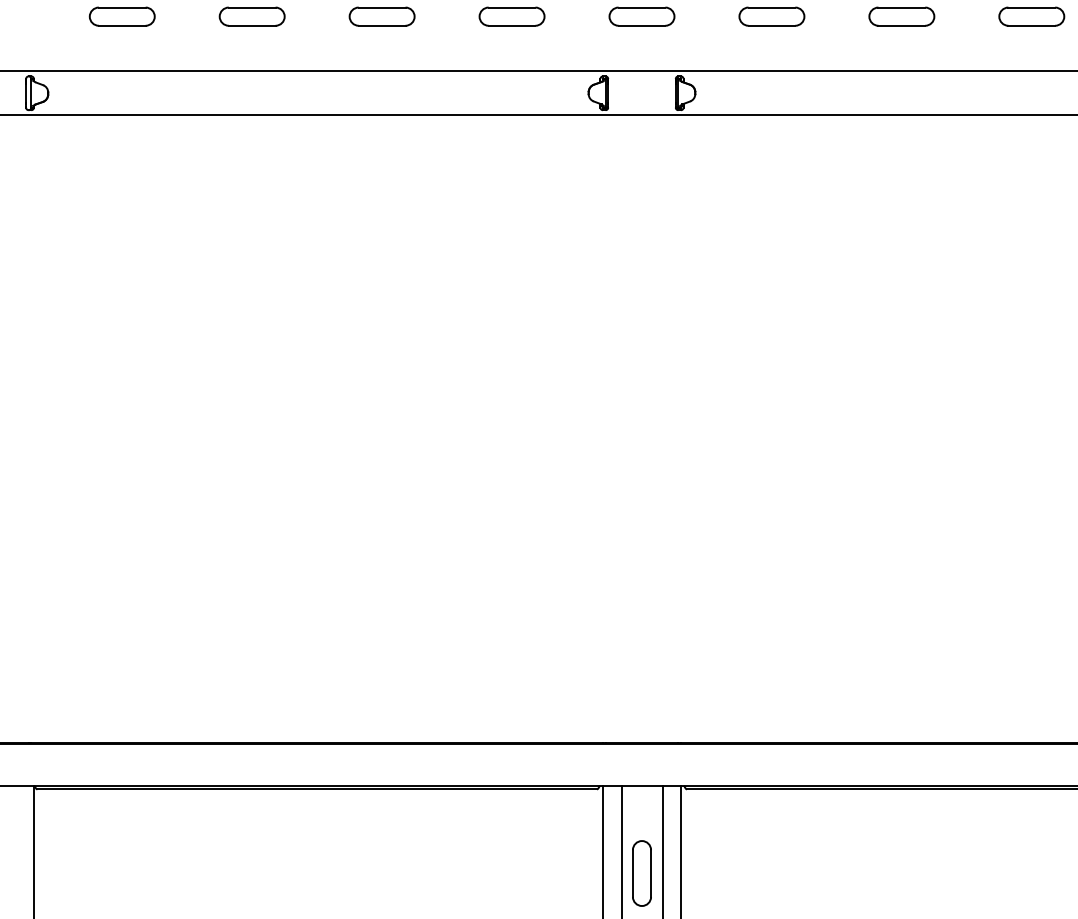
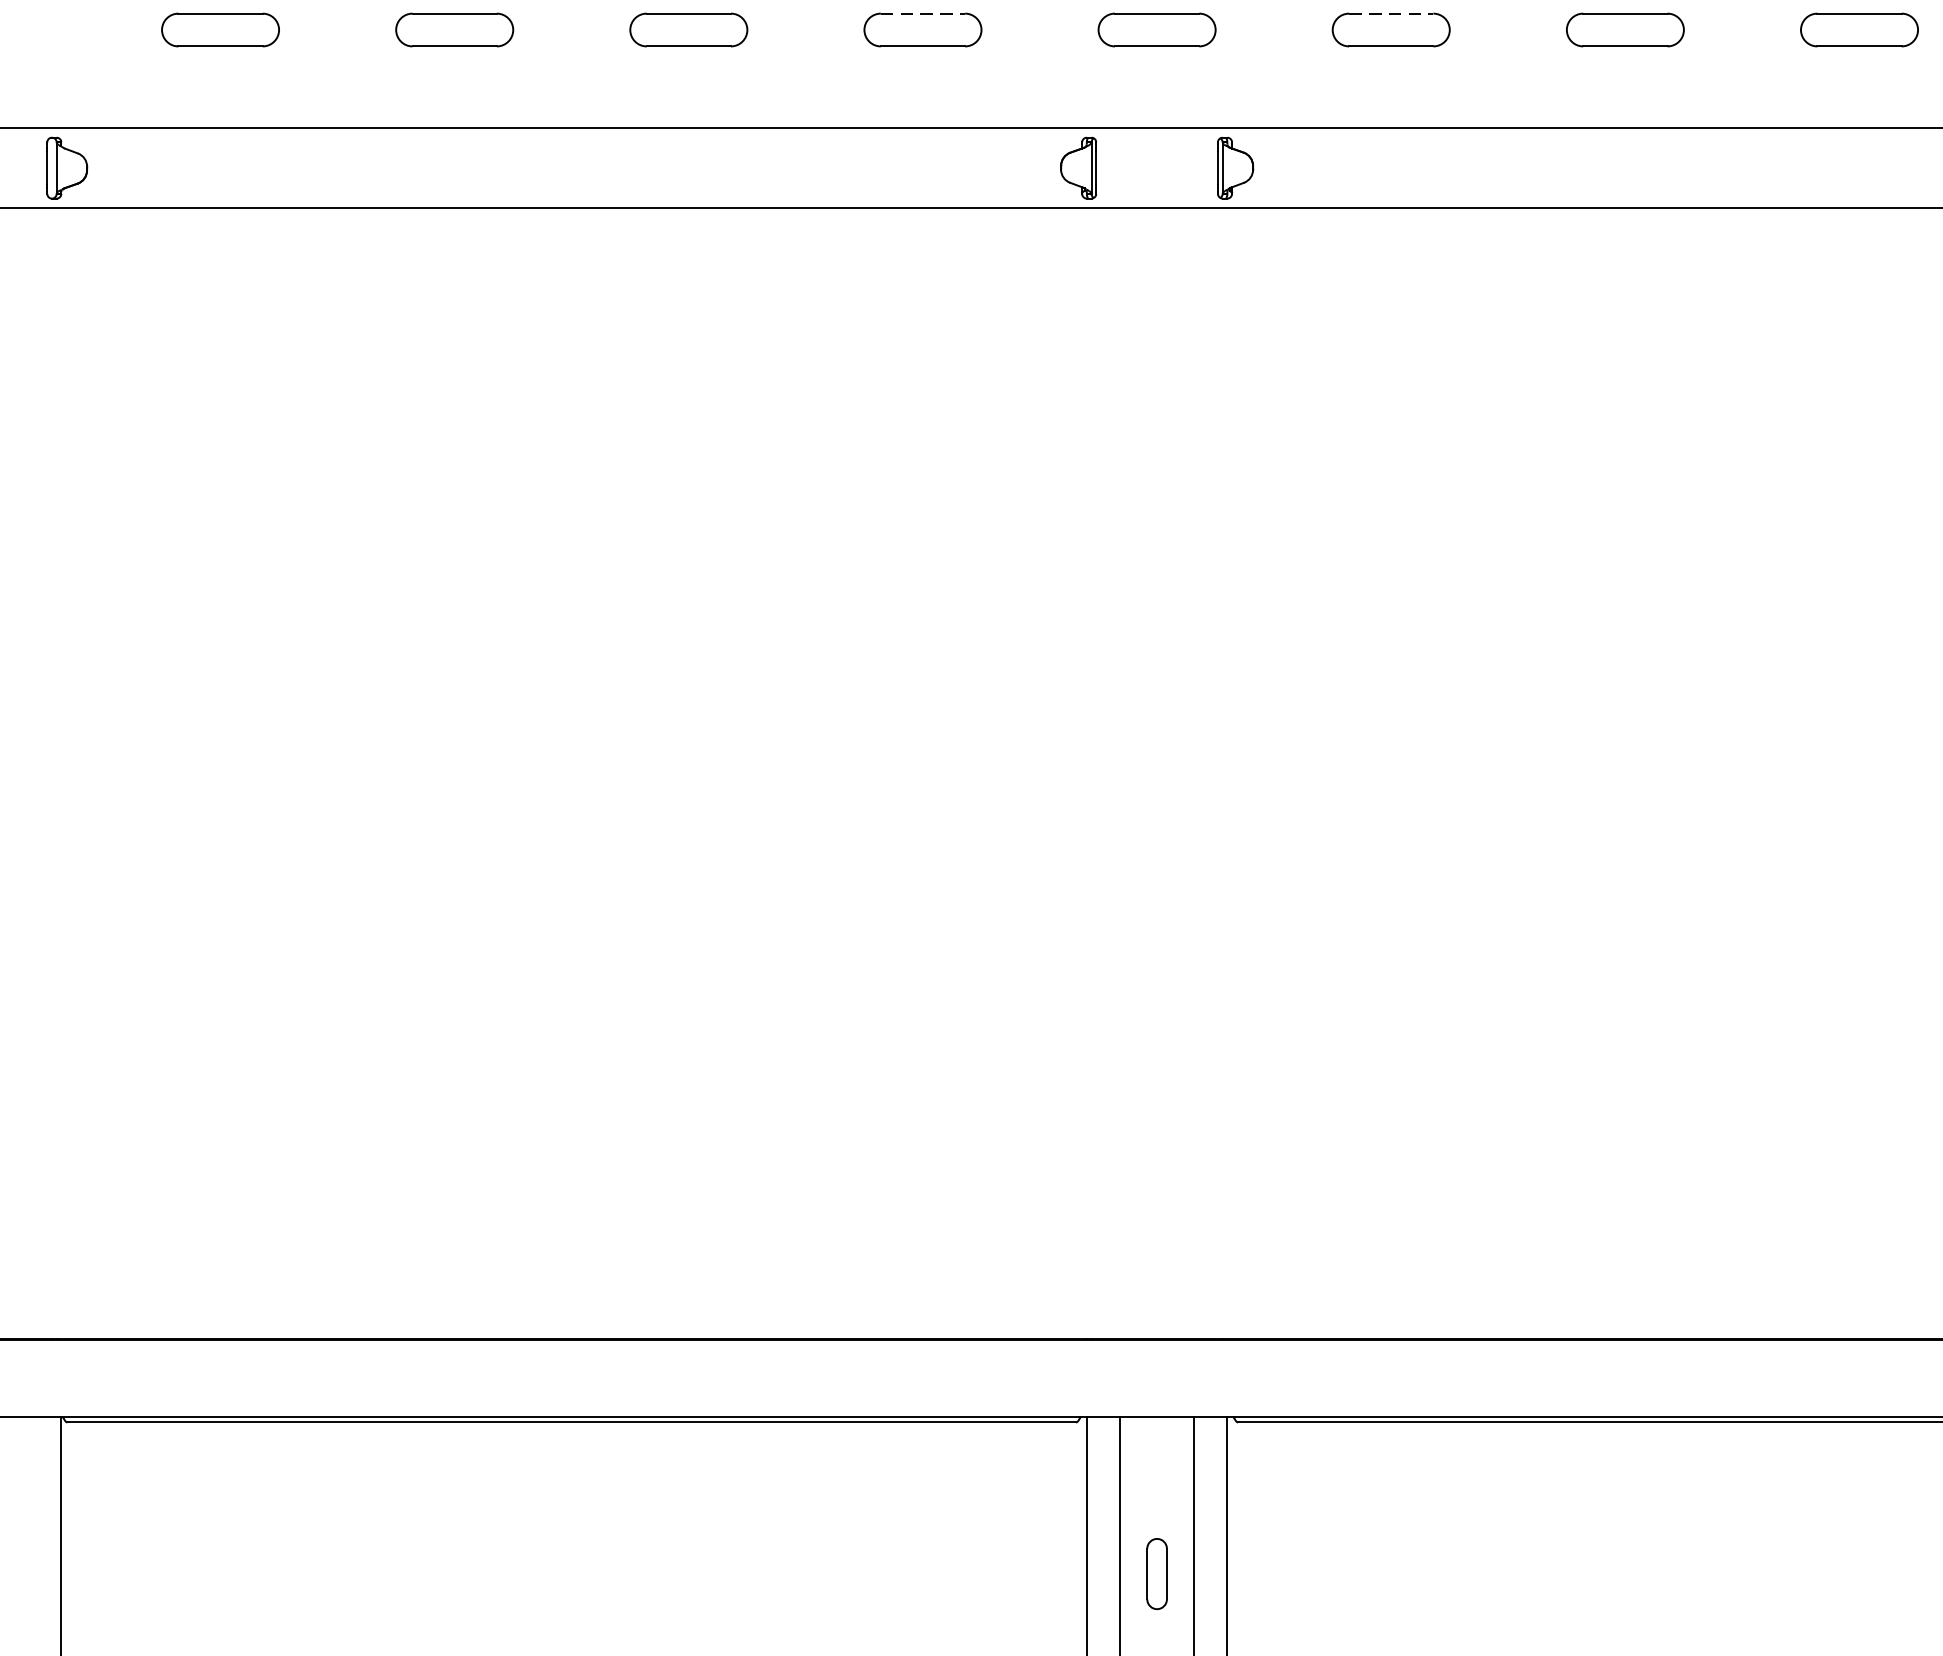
line: (512, 7) -> (923, 13), solid -> dashed
line: (772, 7) -> (1392, 13), solid -> dashed
part: (641, 873) -> (1156, 1574), size x0.6

